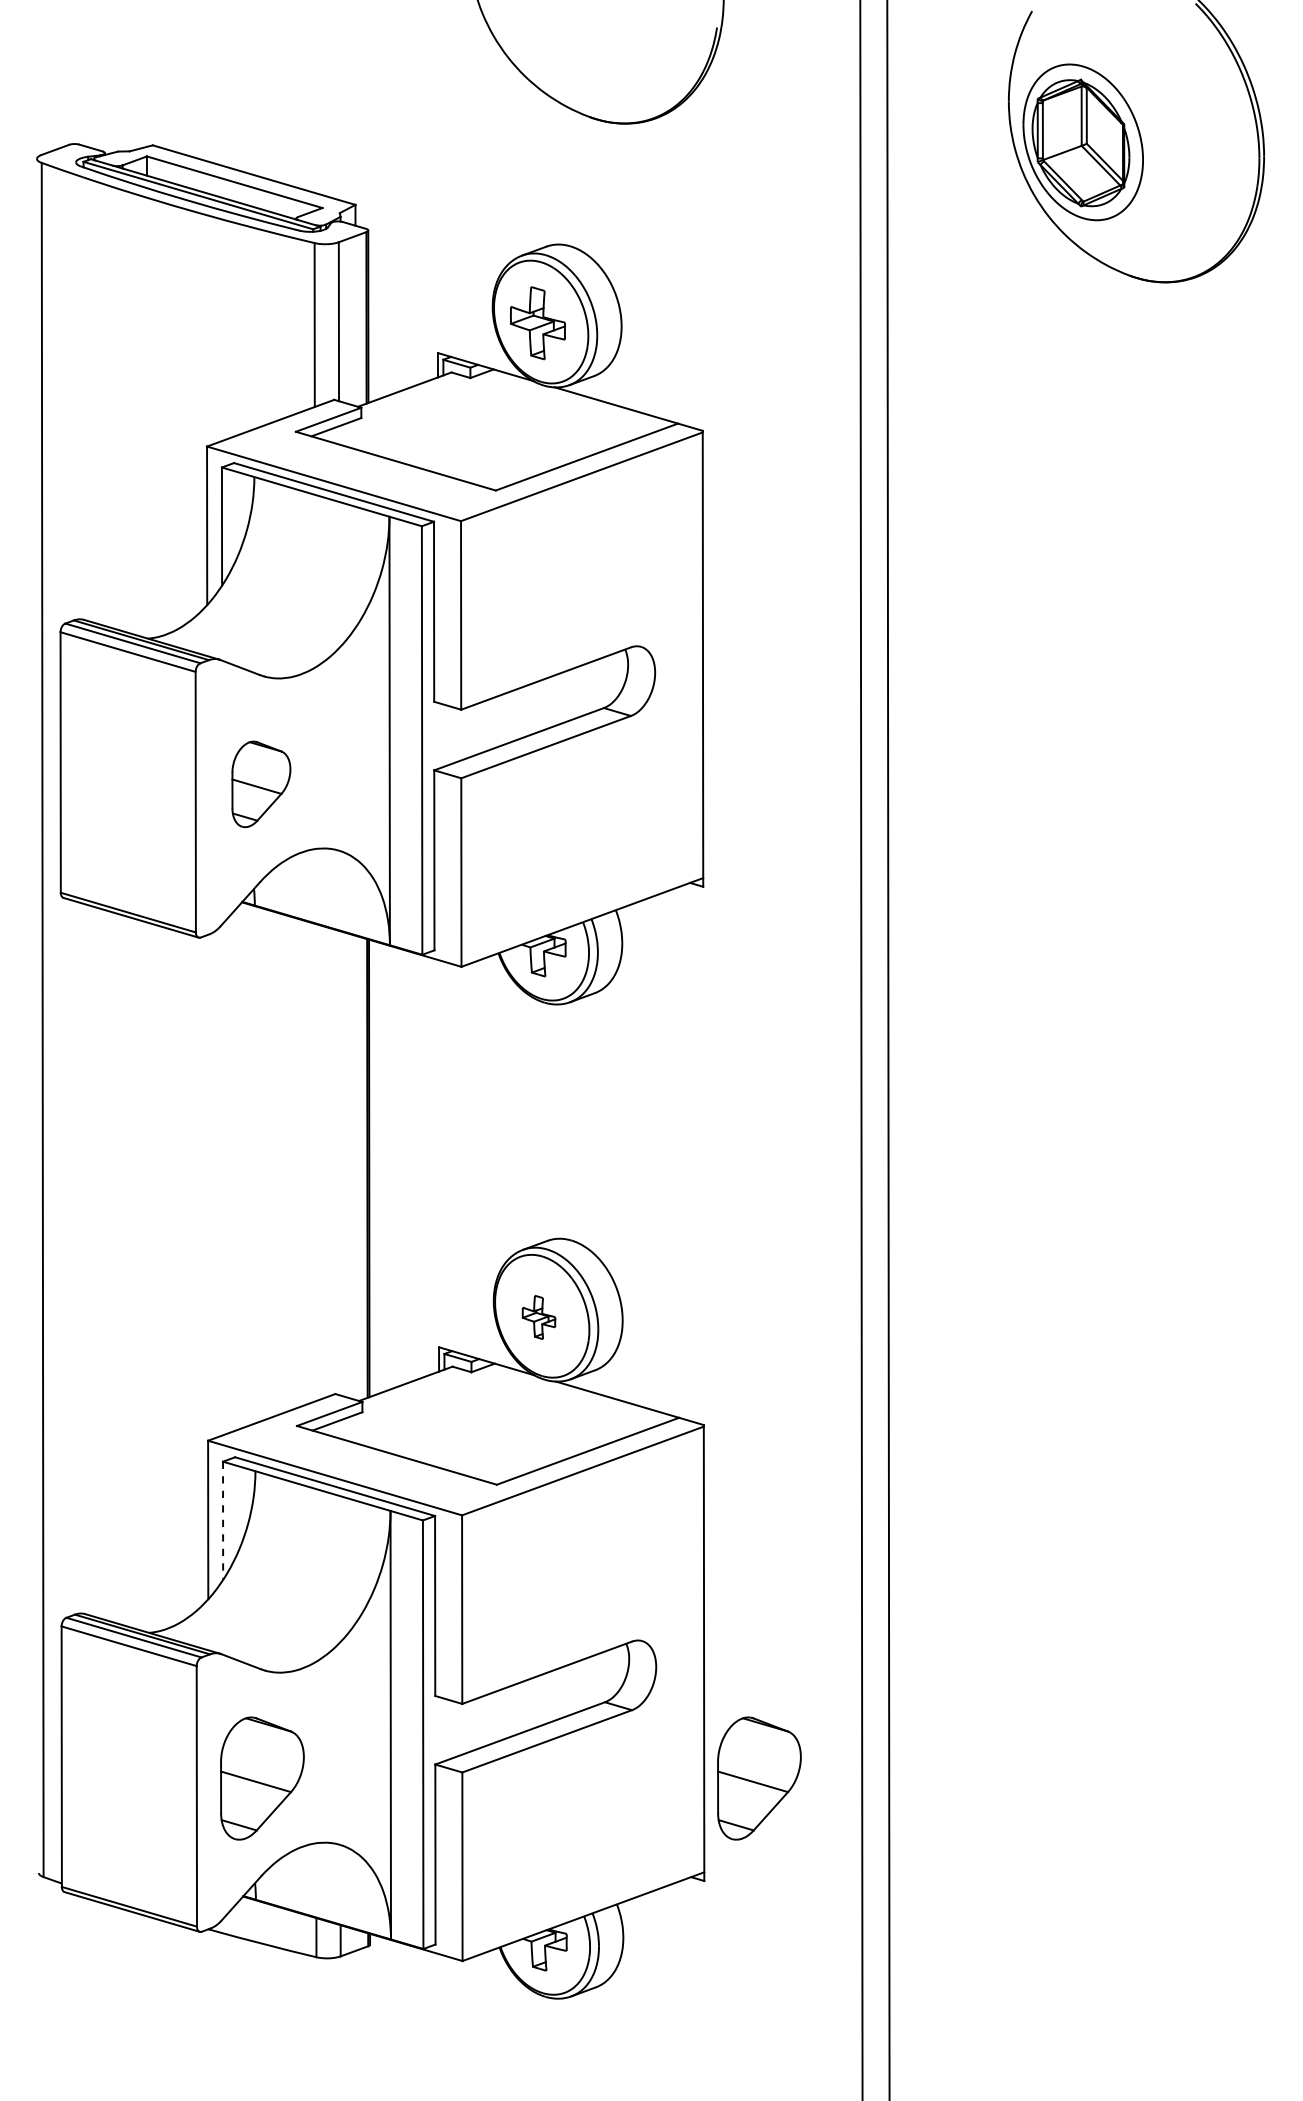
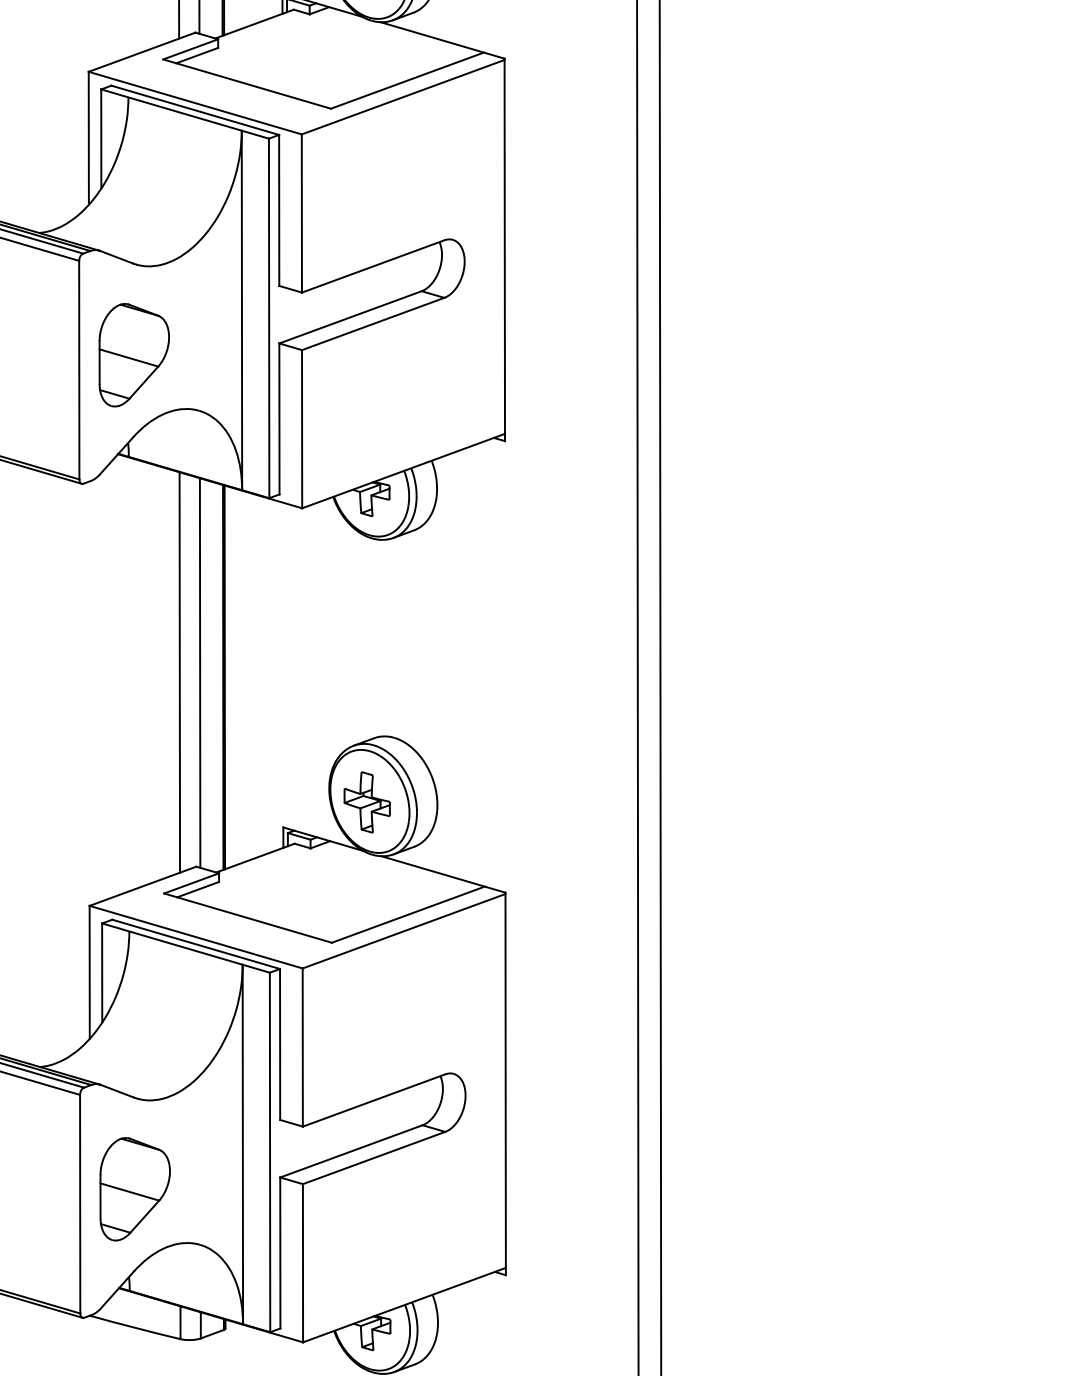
part: (261, 784) -> (134, 355), size x1.43
line: (315, 1162) -> (179, 672), added
line: (339, 1163) -> (199, 673), added
part: (538, 1317) -> (366, 802), size x1.67
line: (223, 1520) -> (102, 972), dashed -> solid
part: (759, 1778) -> (552, 1189), removed

